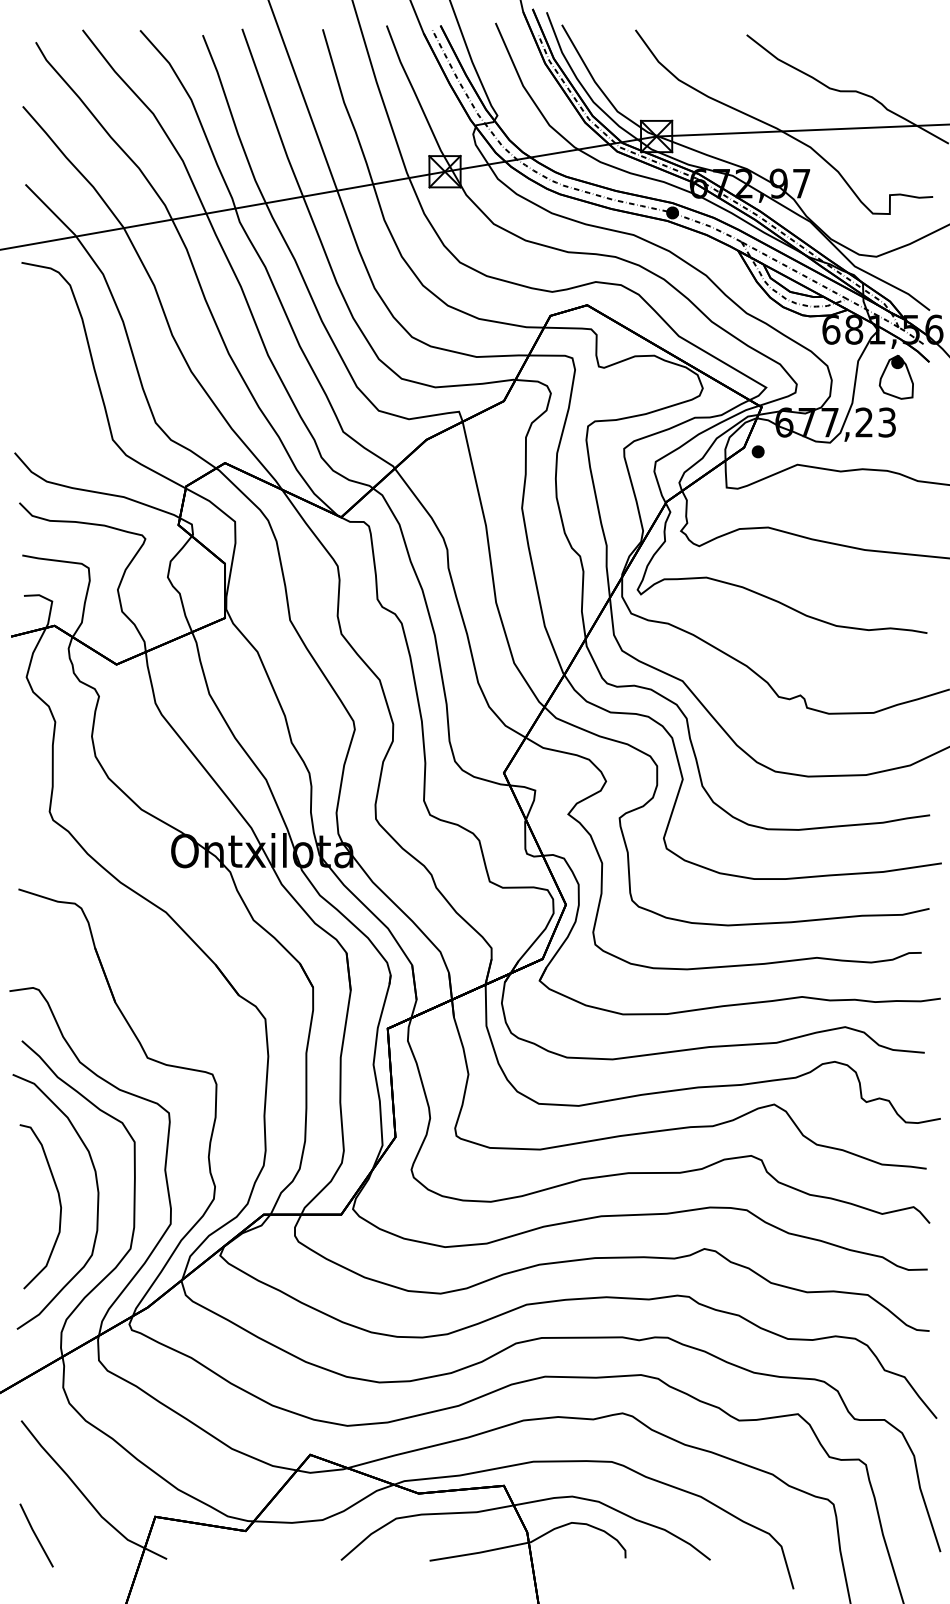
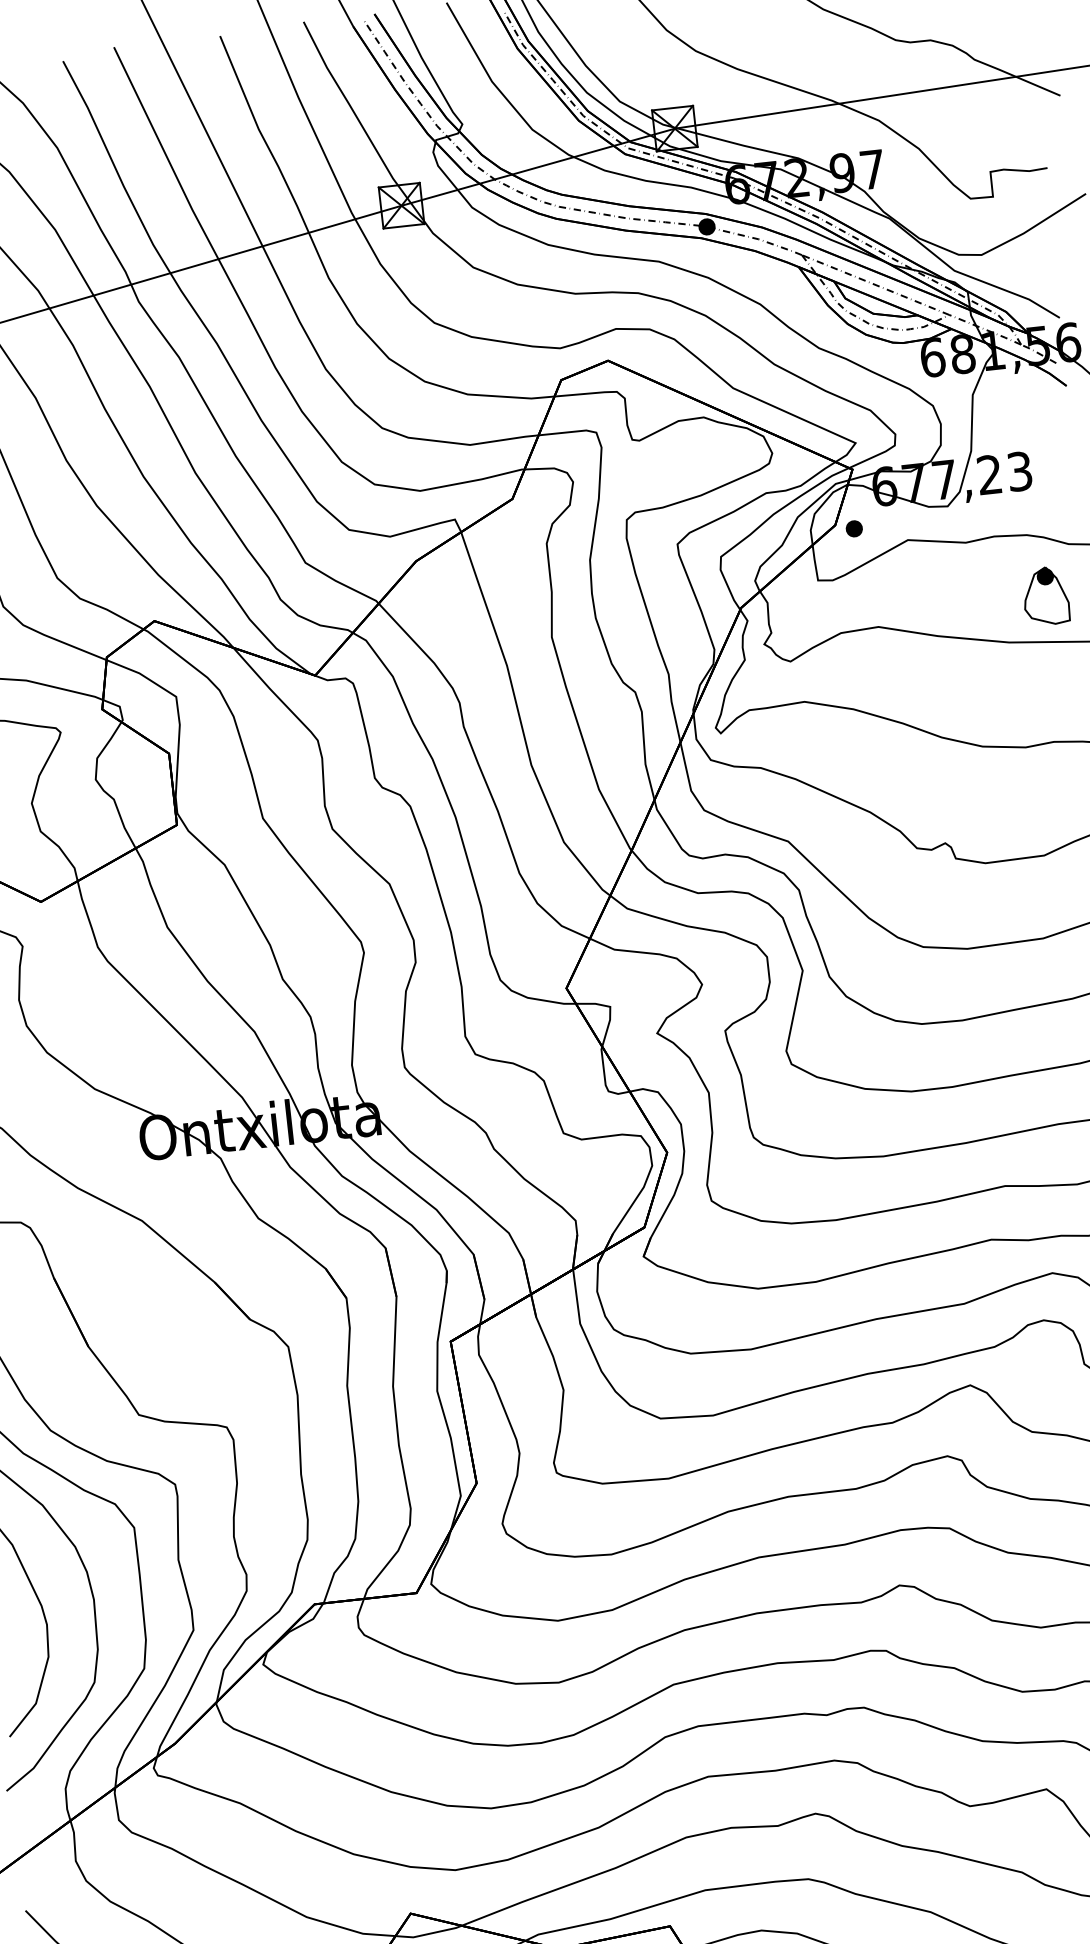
part: (895, 376) -> (1044, 595), moved

